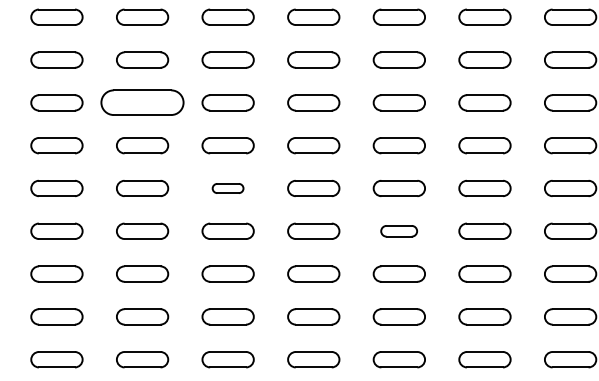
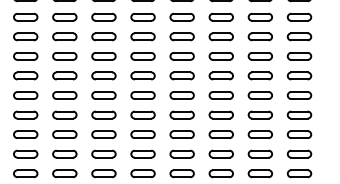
part: (141, 102) -> (103, 36), size x0.62
part: (226, 187) -> (142, 75), size x1.67
part: (397, 231) -> (220, 95), size x1.43

